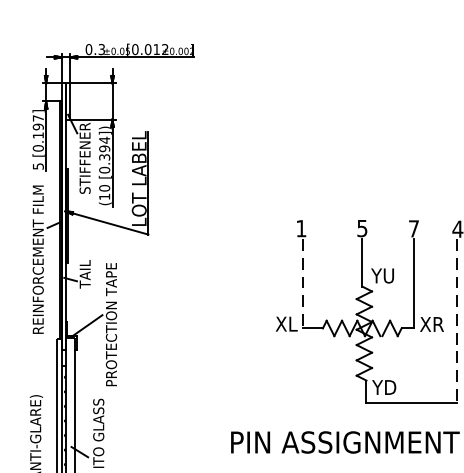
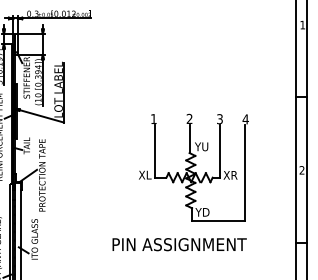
text: (362, 227) -> (189, 118), 5 -> 2
text: (413, 229) -> (219, 119), 7 -> 3
line: (302, 283) -> (154, 151), dashed -> solid
line: (457, 321) -> (245, 173), dashed -> solid

